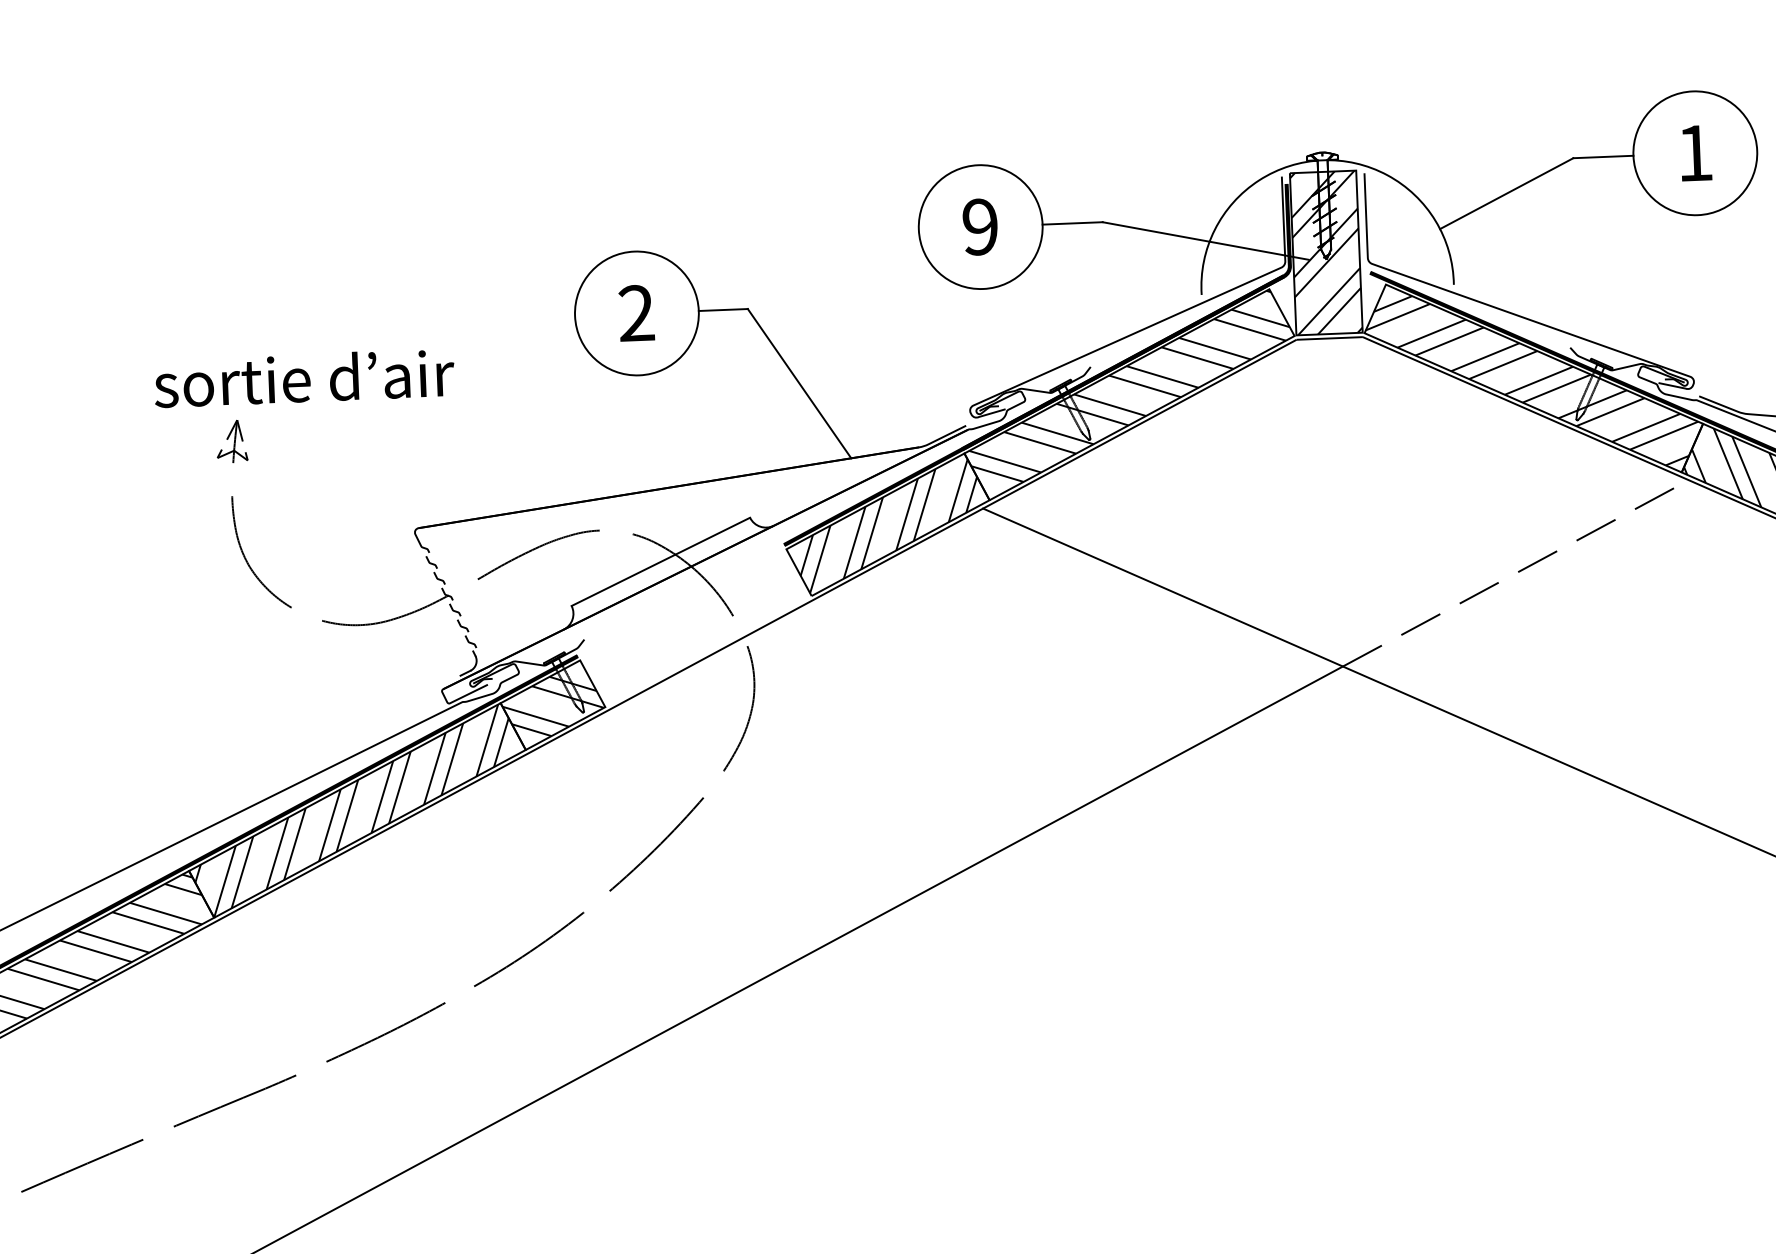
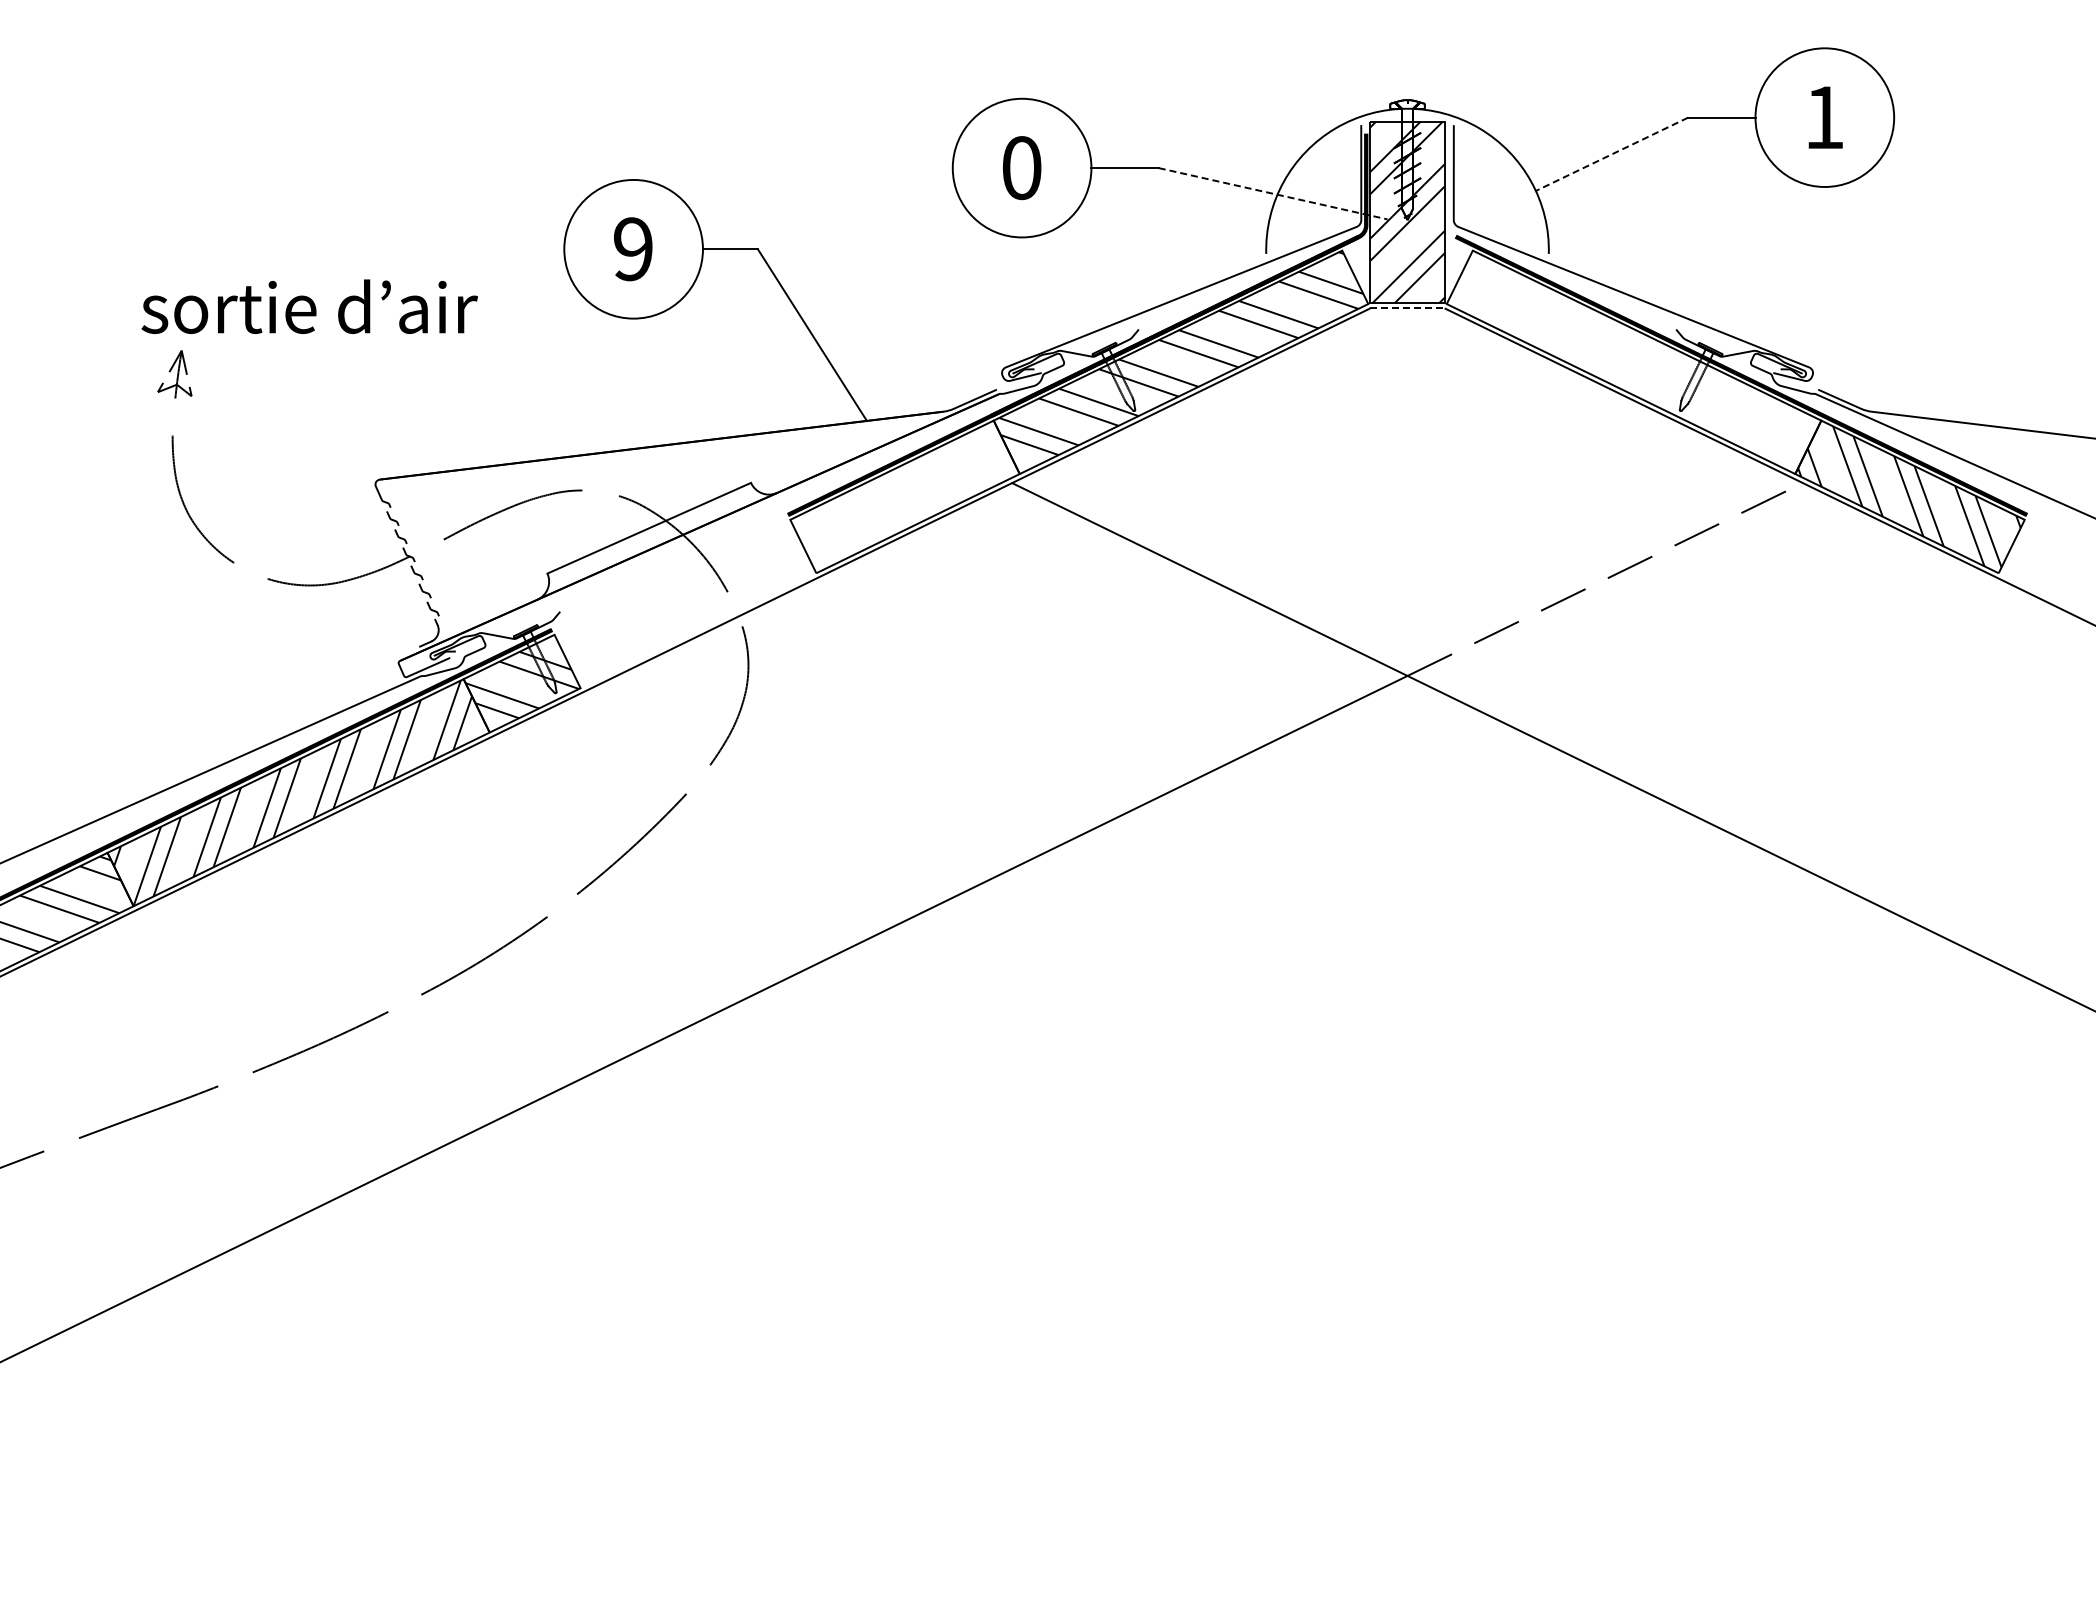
line: (1506, 193) -> (1611, 154), solid -> dashed
text: (980, 227) -> (1021, 168), 9 -> 0
line: (1205, 240) -> (1273, 193), solid -> dashed
text: (635, 313) -> (632, 249), 2 -> 9
line: (1330, 338) -> (1408, 308), solid -> dashed
text: (304, 377) -> (309, 306), moved
hatch: (1532, 380) -> (1632, 364), removed
hatch: (888, 526) -> (905, 498), removed

